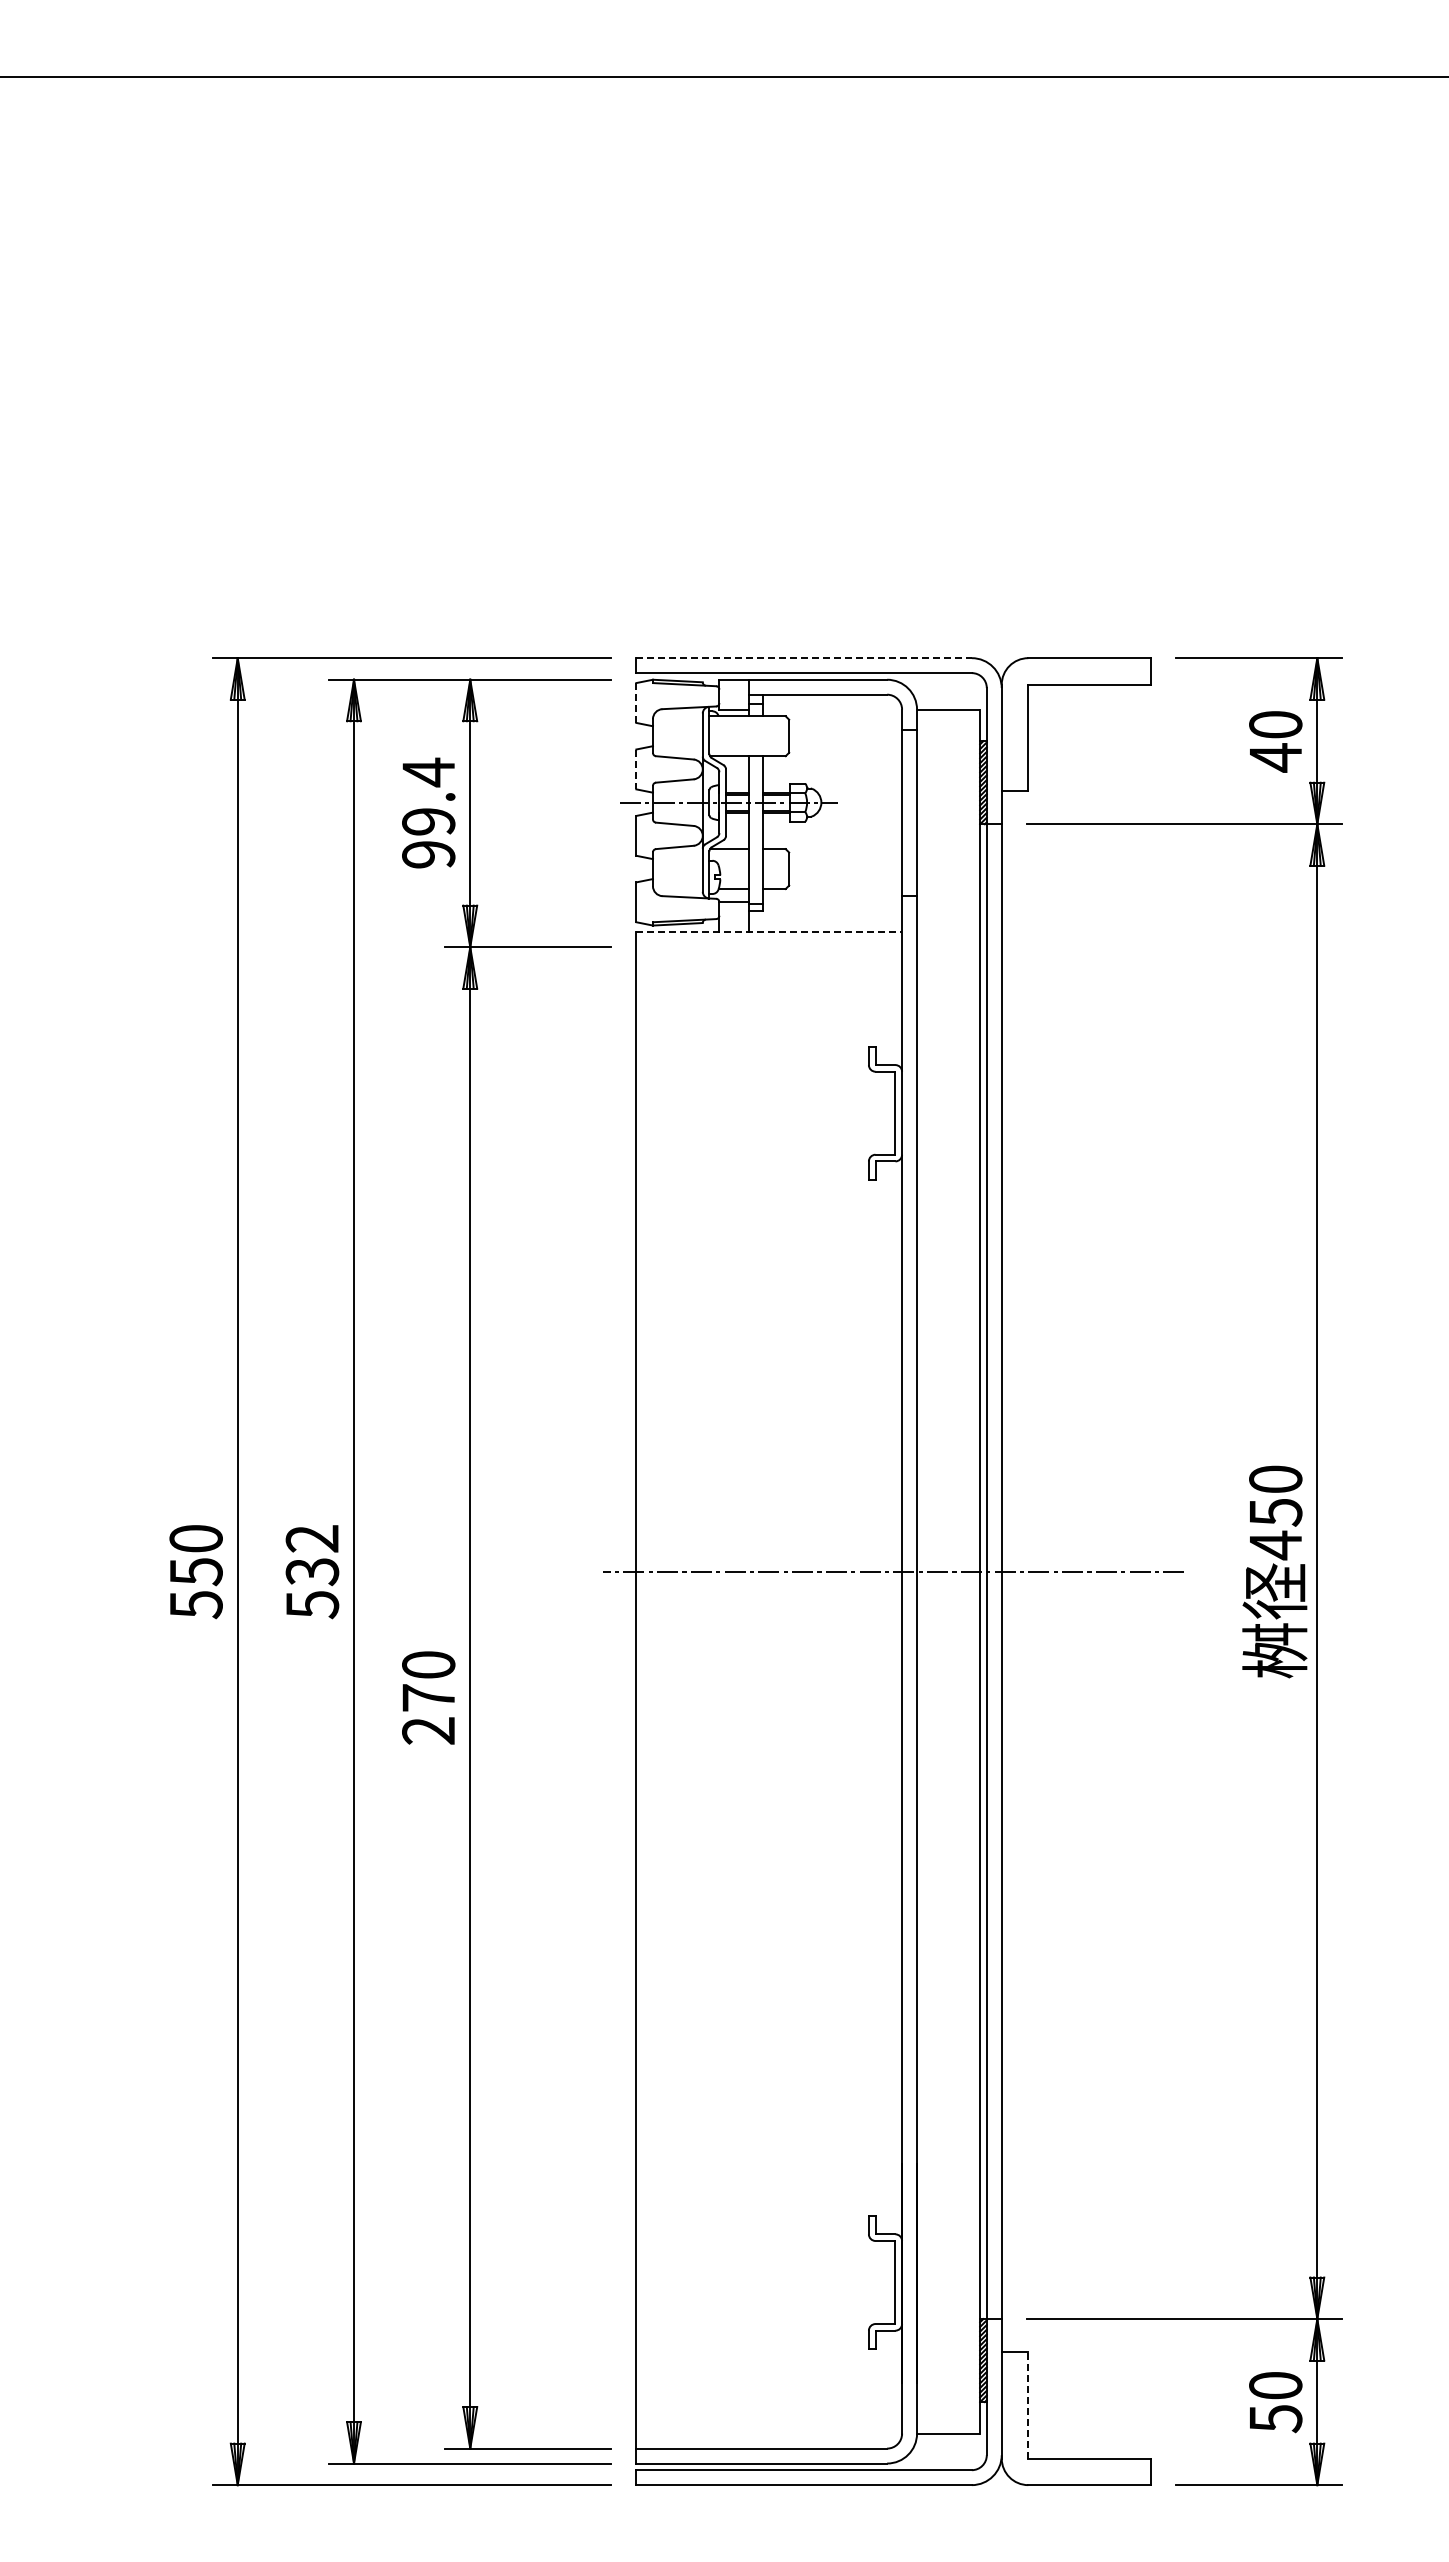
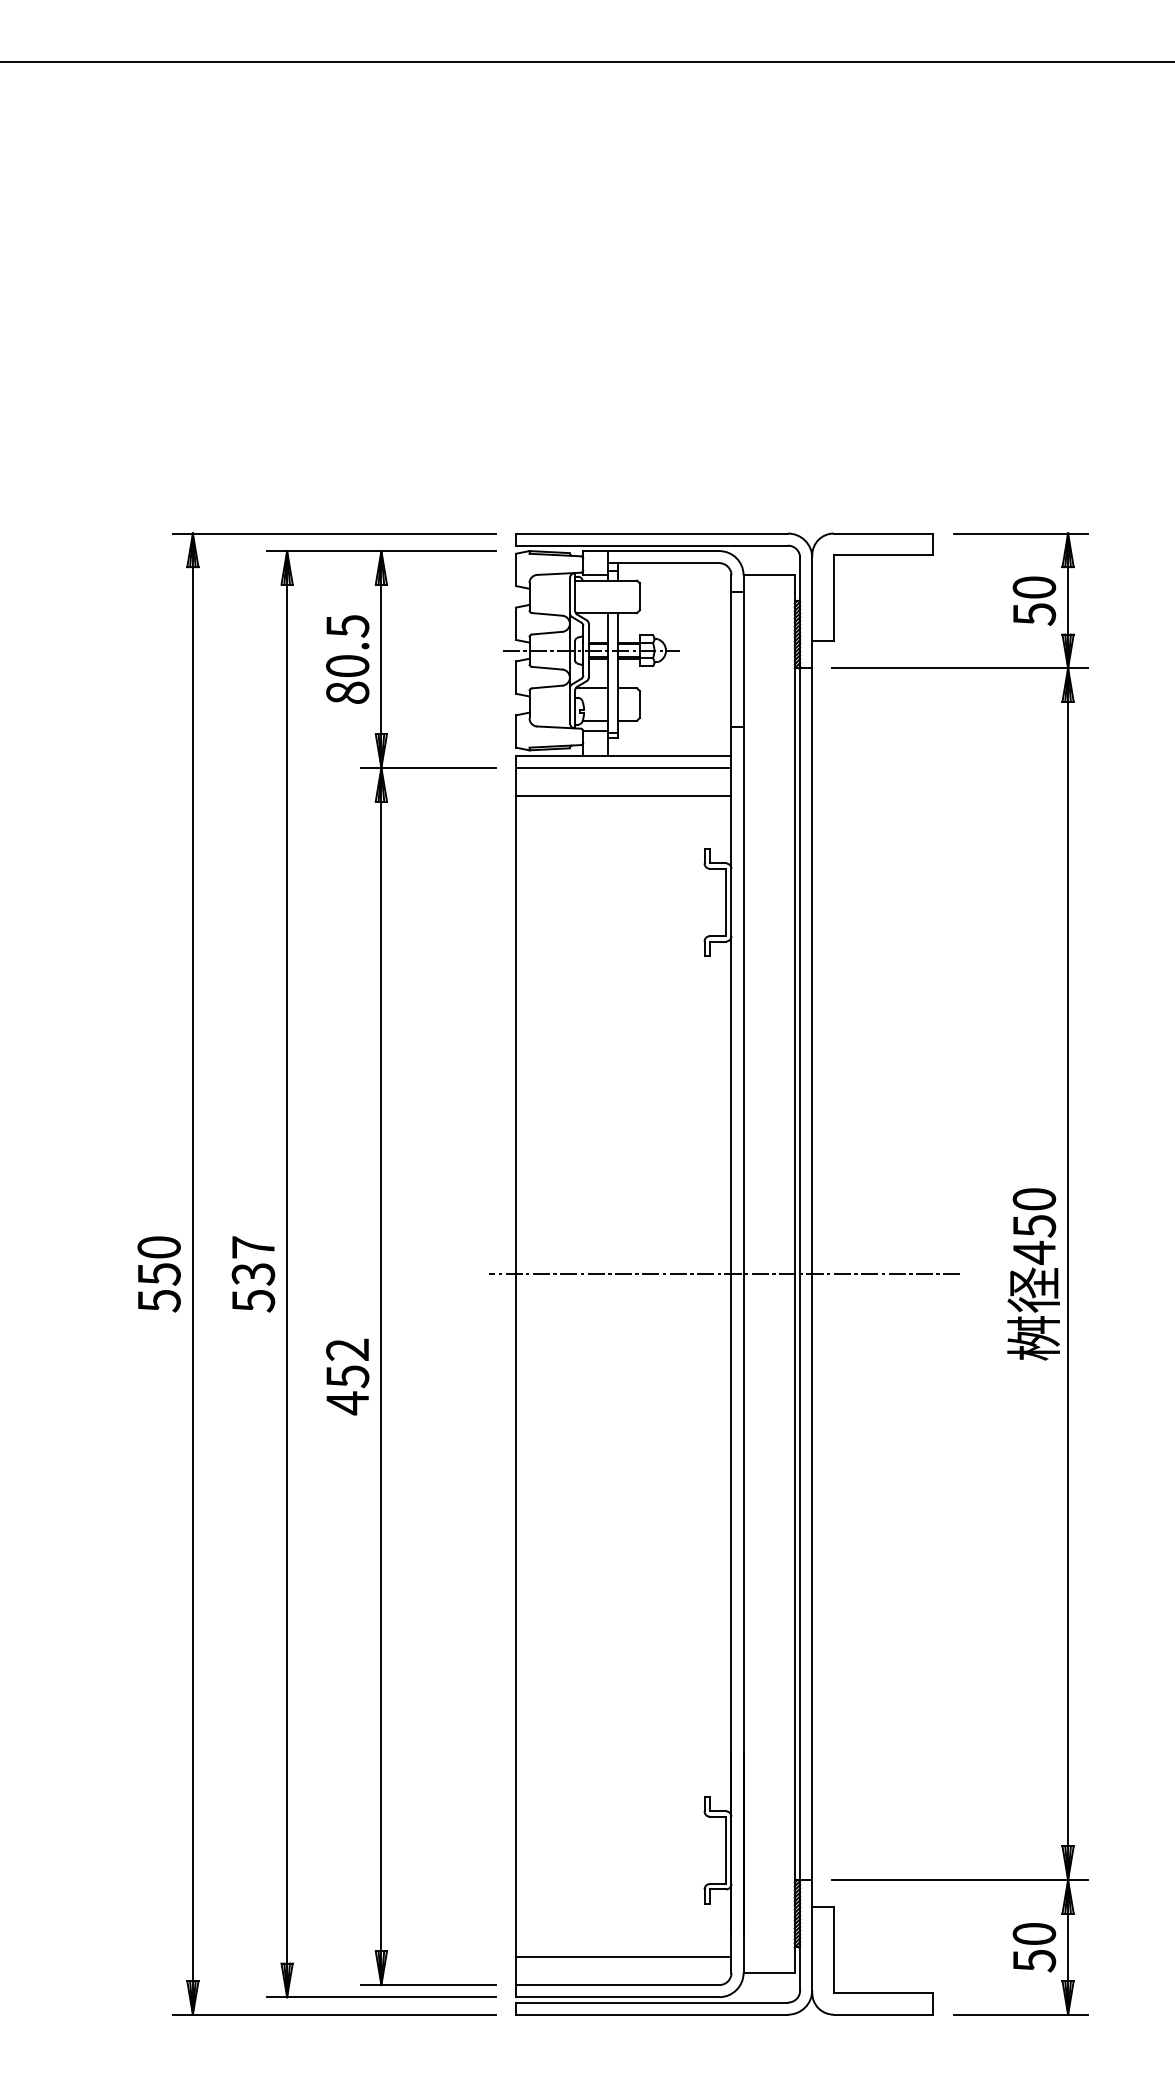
line: (804, 658) -> (652, 533), dashed -> solid
line: (636, 703) -> (516, 570), dashed -> solid
text: (1276, 757) -> (1035, 614), 40 -> 50
line: (636, 769) -> (516, 623), dashed -> solid
text: (428, 812) -> (347, 658), 99.4 -> 80.5
line: (769, 932) -> (623, 755), dashed -> solid
line: (769, 947) -> (623, 768), added
line: (769, 982) -> (623, 796), added
text: (311, 1538) -> (252, 1247), 532 -> 537
text: (428, 1698) -> (347, 1376), 270 -> 452
line: (1028, 2404) -> (833, 1949), dashed -> solid
line: (769, 2413) -> (623, 1956), added

